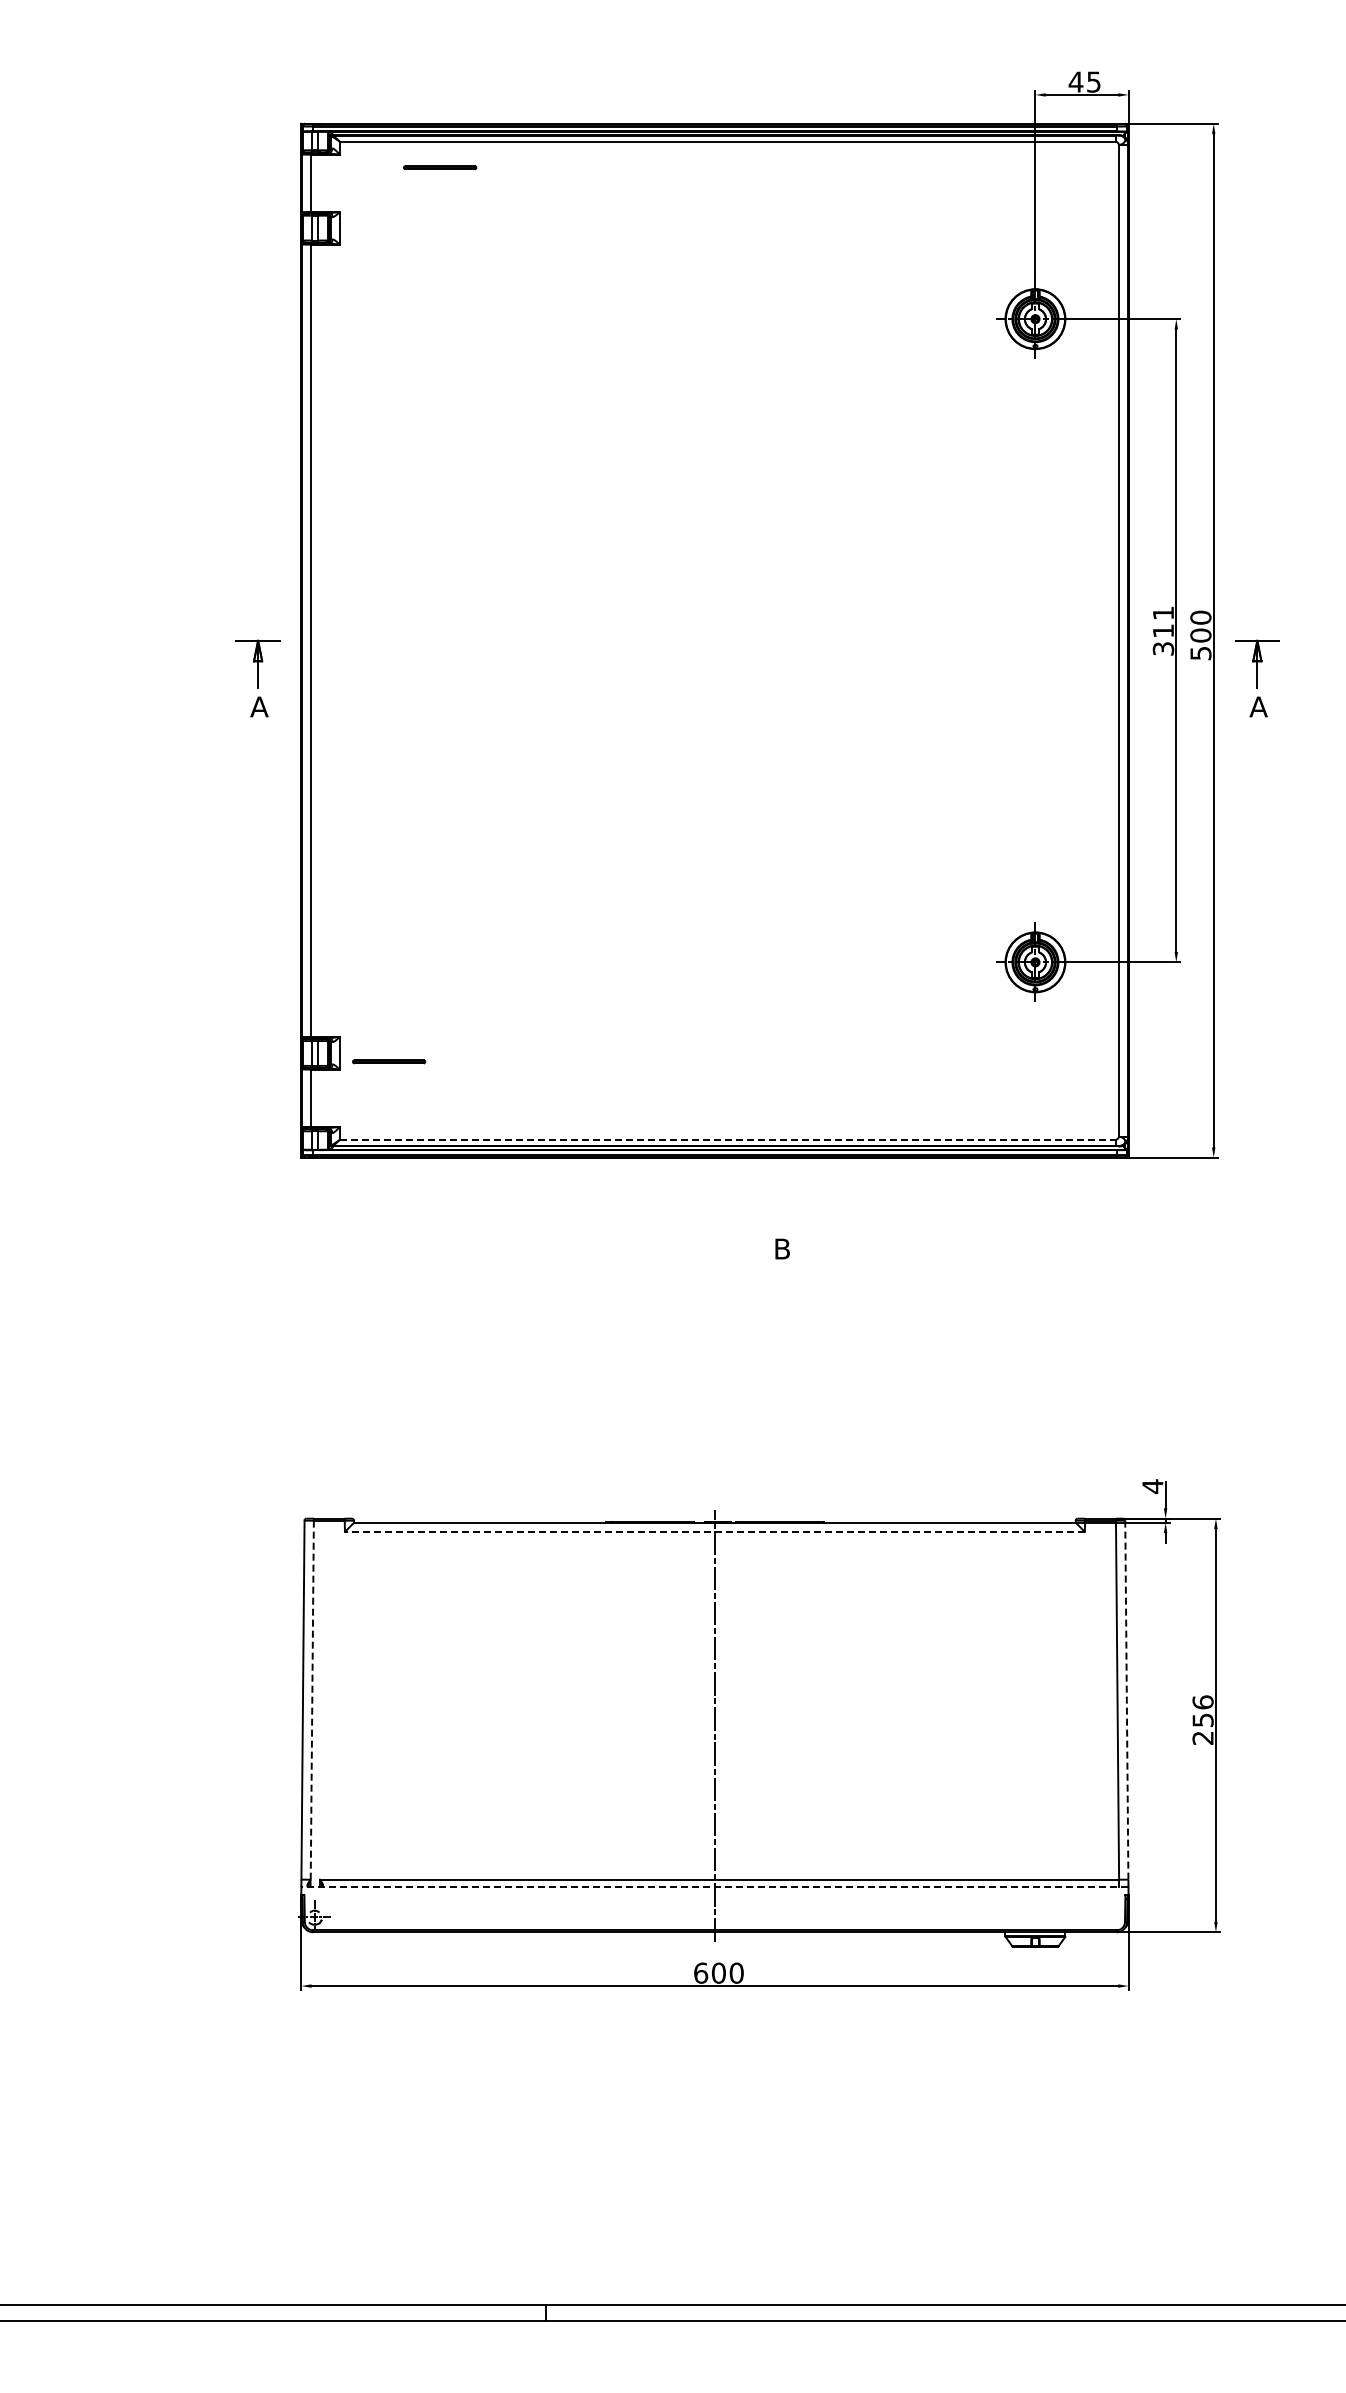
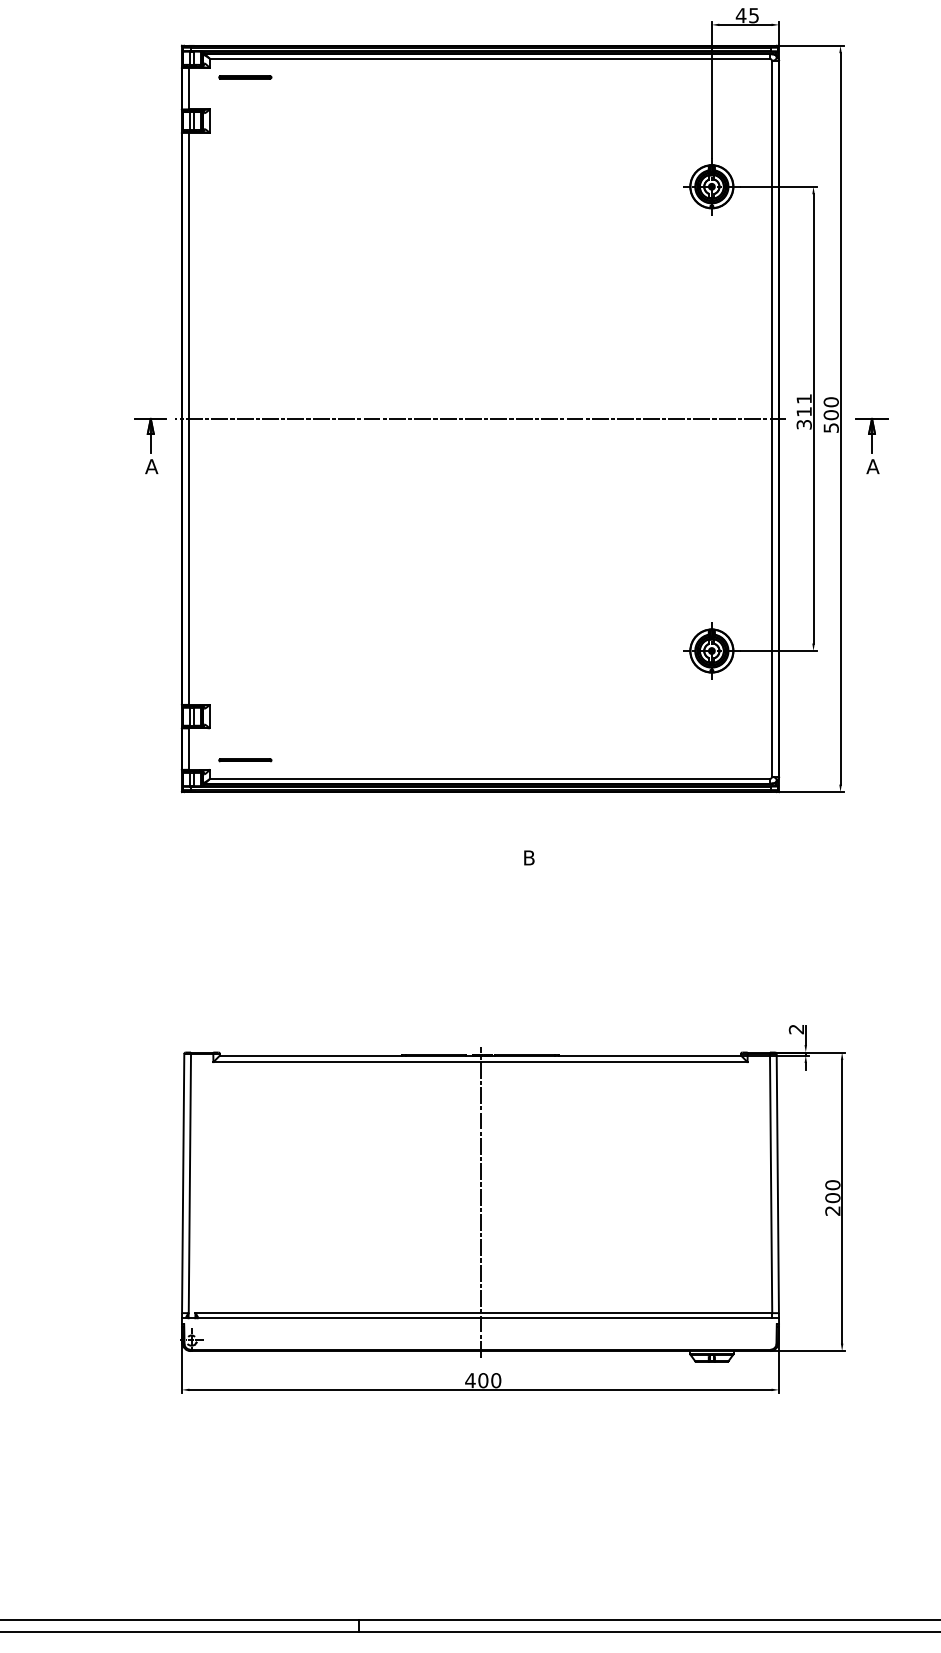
part: (440, 167) -> (245, 77), moved
line: (714, 640) -> (480, 418), added
part: (389, 1061) -> (245, 760), moved
line: (727, 1139) -> (489, 778), dashed -> solid
text: (1152, 1486) -> (796, 1029), 4 -> 2
line: (714, 1531) -> (480, 1061), dashed -> solid
line: (312, 1699) -> (190, 1183), dashed -> solid
line: (1126, 1699) -> (777, 1183), dashed -> solid
text: (1202, 1711) -> (832, 1191), 256 -> 200
line: (714, 1886) -> (480, 1318), dashed -> solid
text: (700, 1972) -> (470, 1380), 600 -> 400

